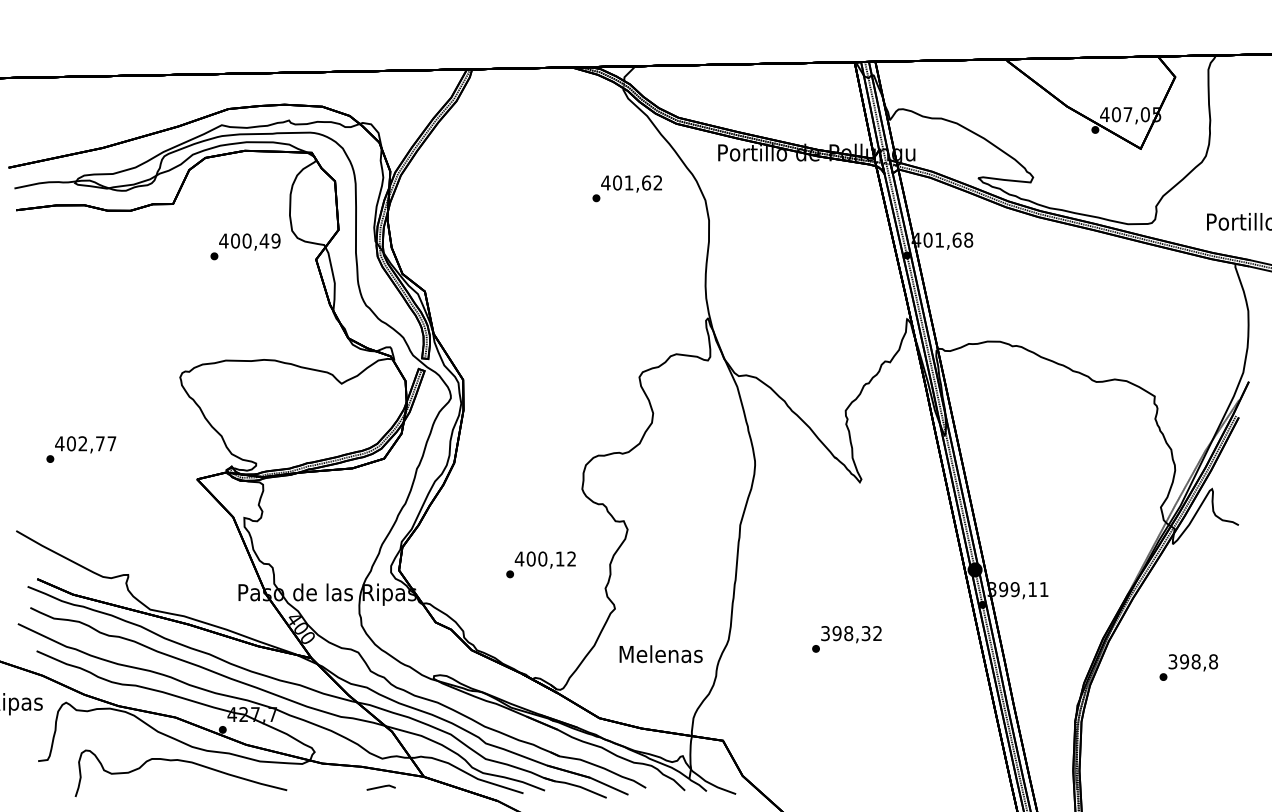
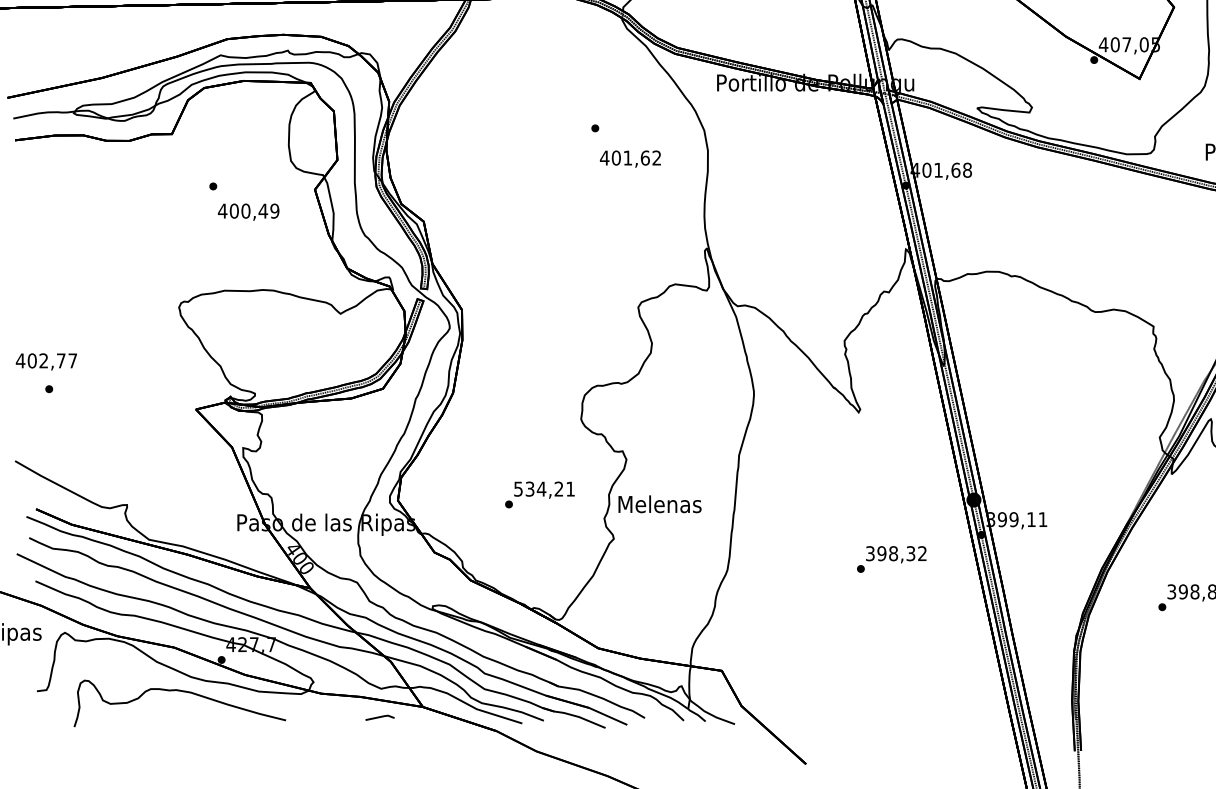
text: (631, 183) -> (630, 158), moved
text: (249, 241) -> (248, 211), moved
text: (85, 444) -> (46, 361), moved
text: (544, 558) -> (543, 488), 400,12 -> 534,21
text: (846, 639) -> (891, 559), moved
text: (660, 654) -> (659, 504), moved

